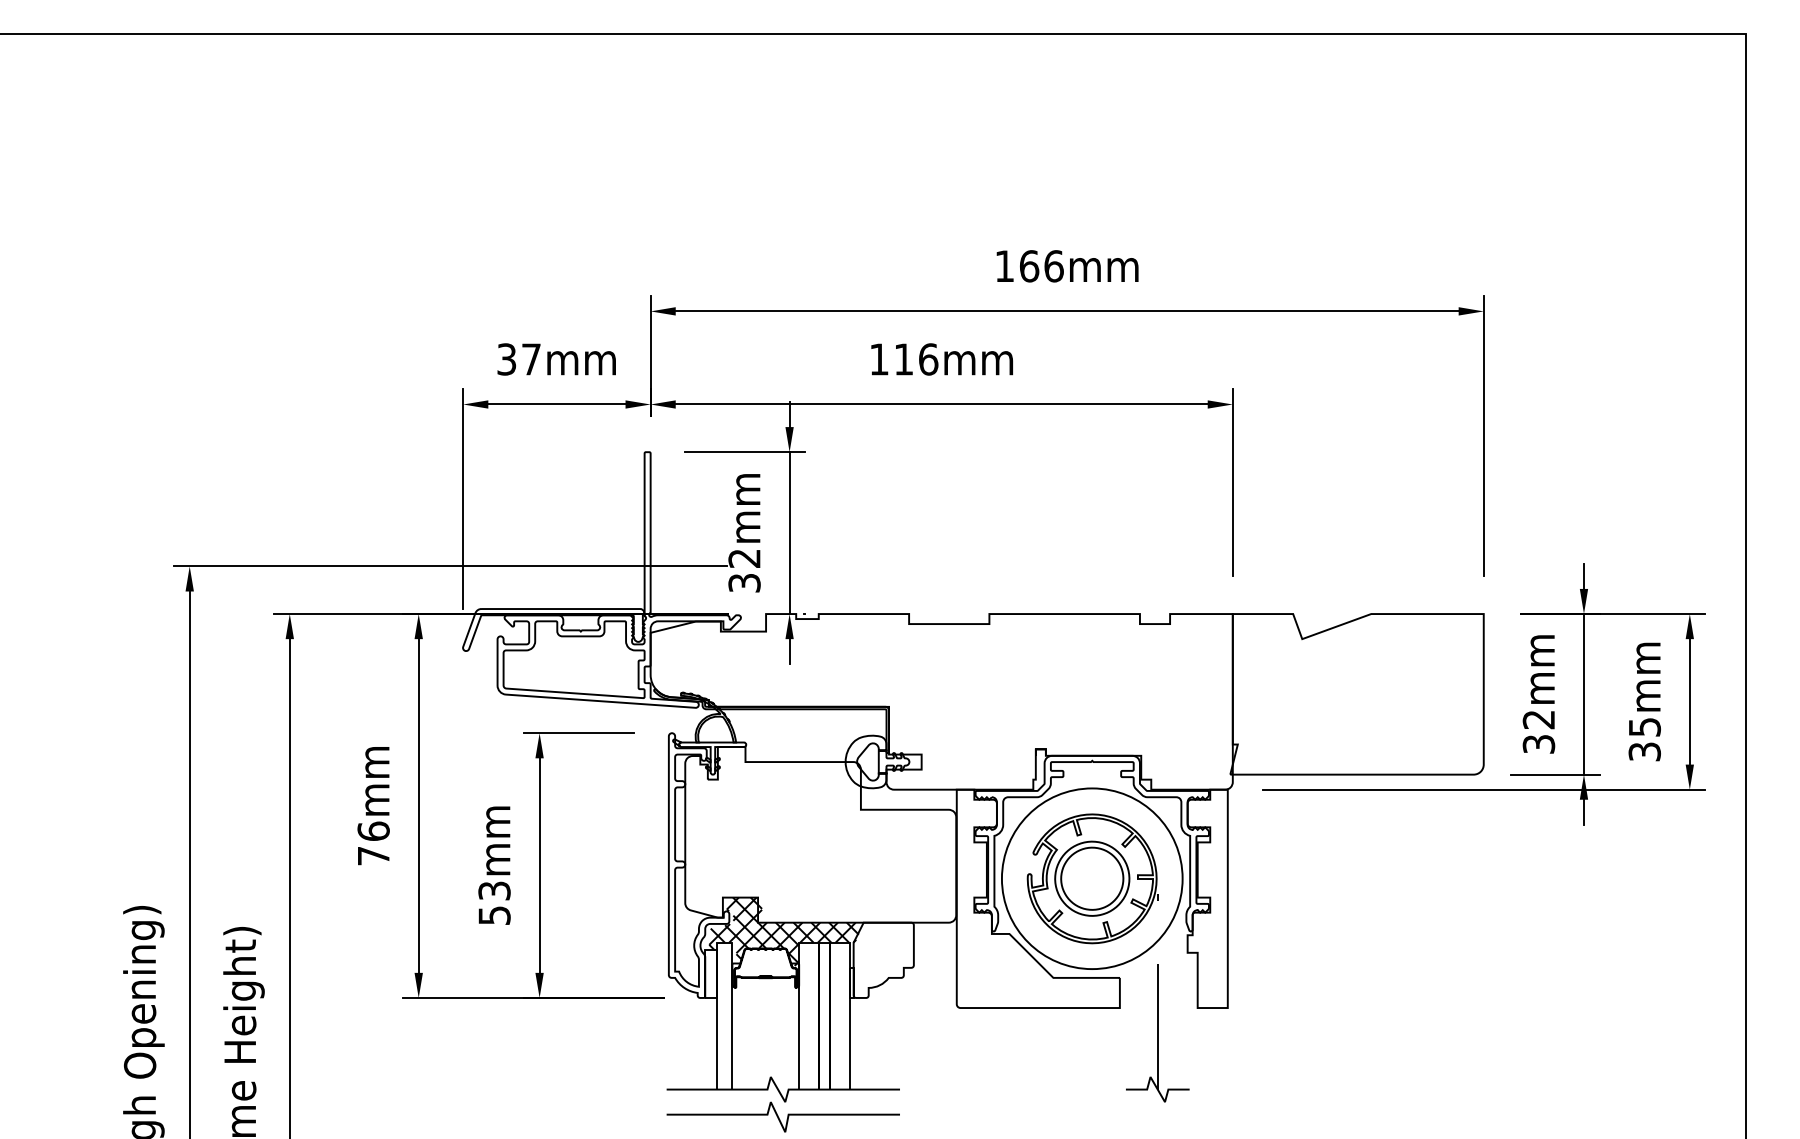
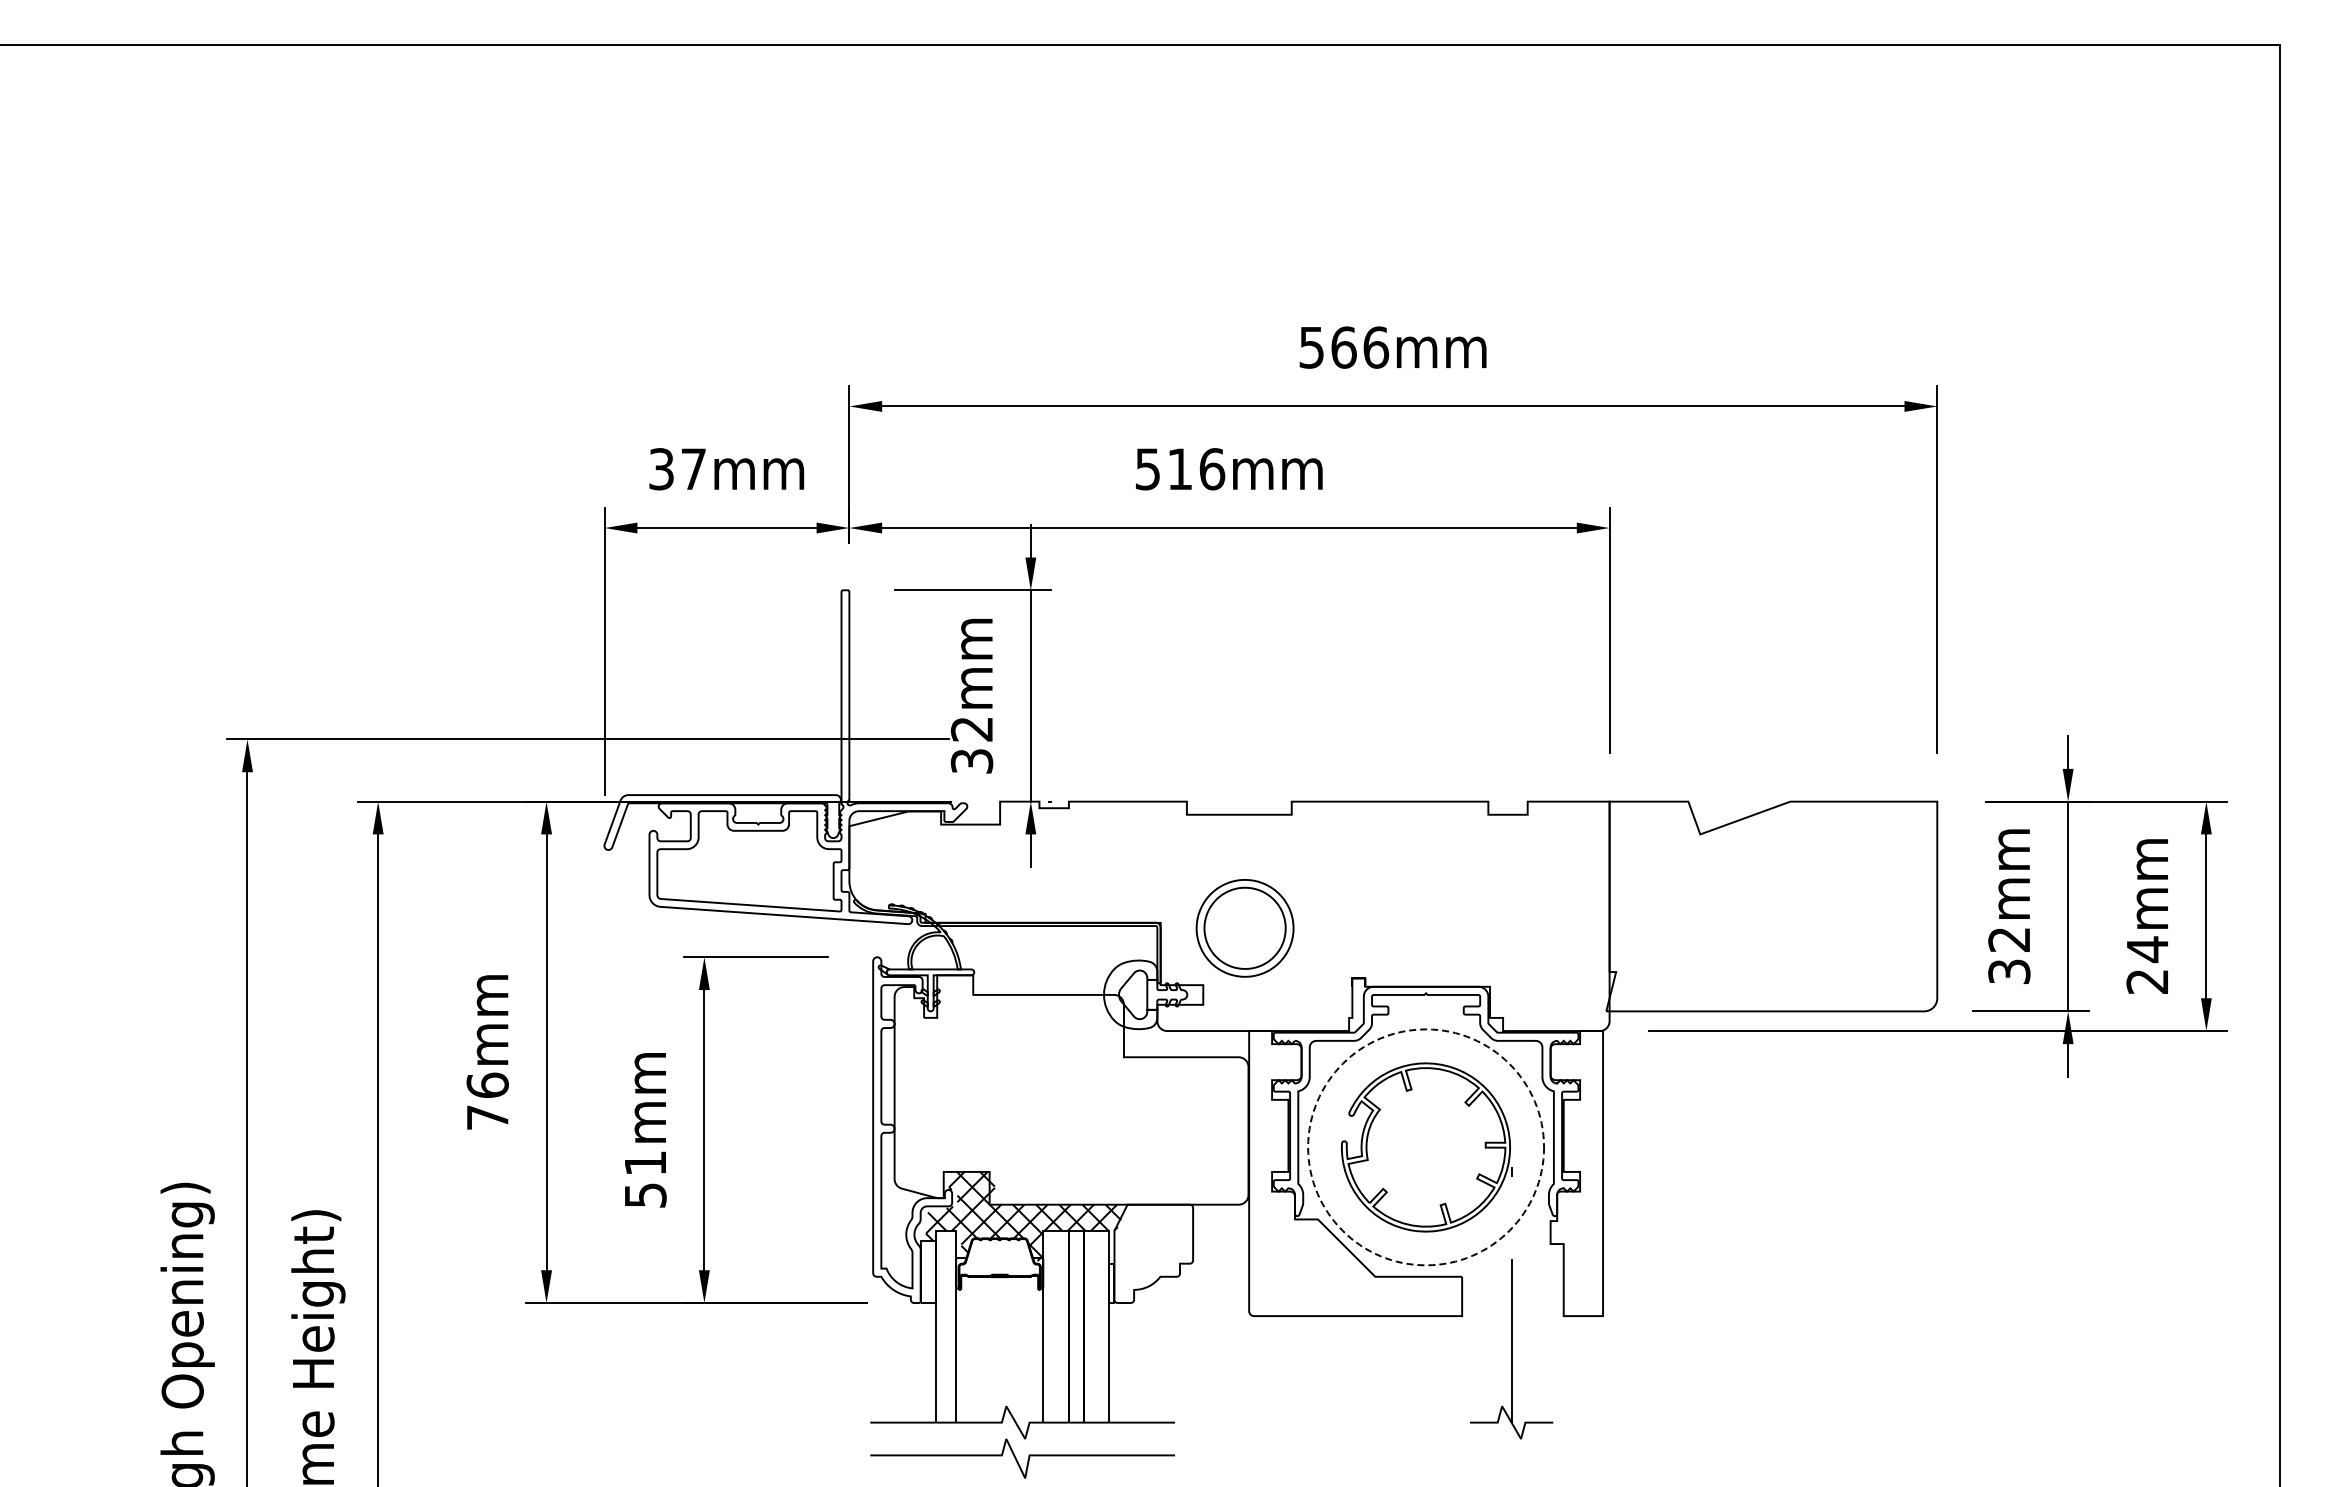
text: (1004, 266) -> (1311, 347), 166mm -> 566mm
text: (878, 359) -> (1147, 469), 116mm -> 516mm
text: (1644, 738) -> (2147, 964), 35mm -> 24mm
part: (1091, 878) -> (1244, 928), moved
circle: (1092, 878) -> (1426, 1147), solid -> dashed
text: (494, 891) -> (645, 1163), 53mm -> 51mm

